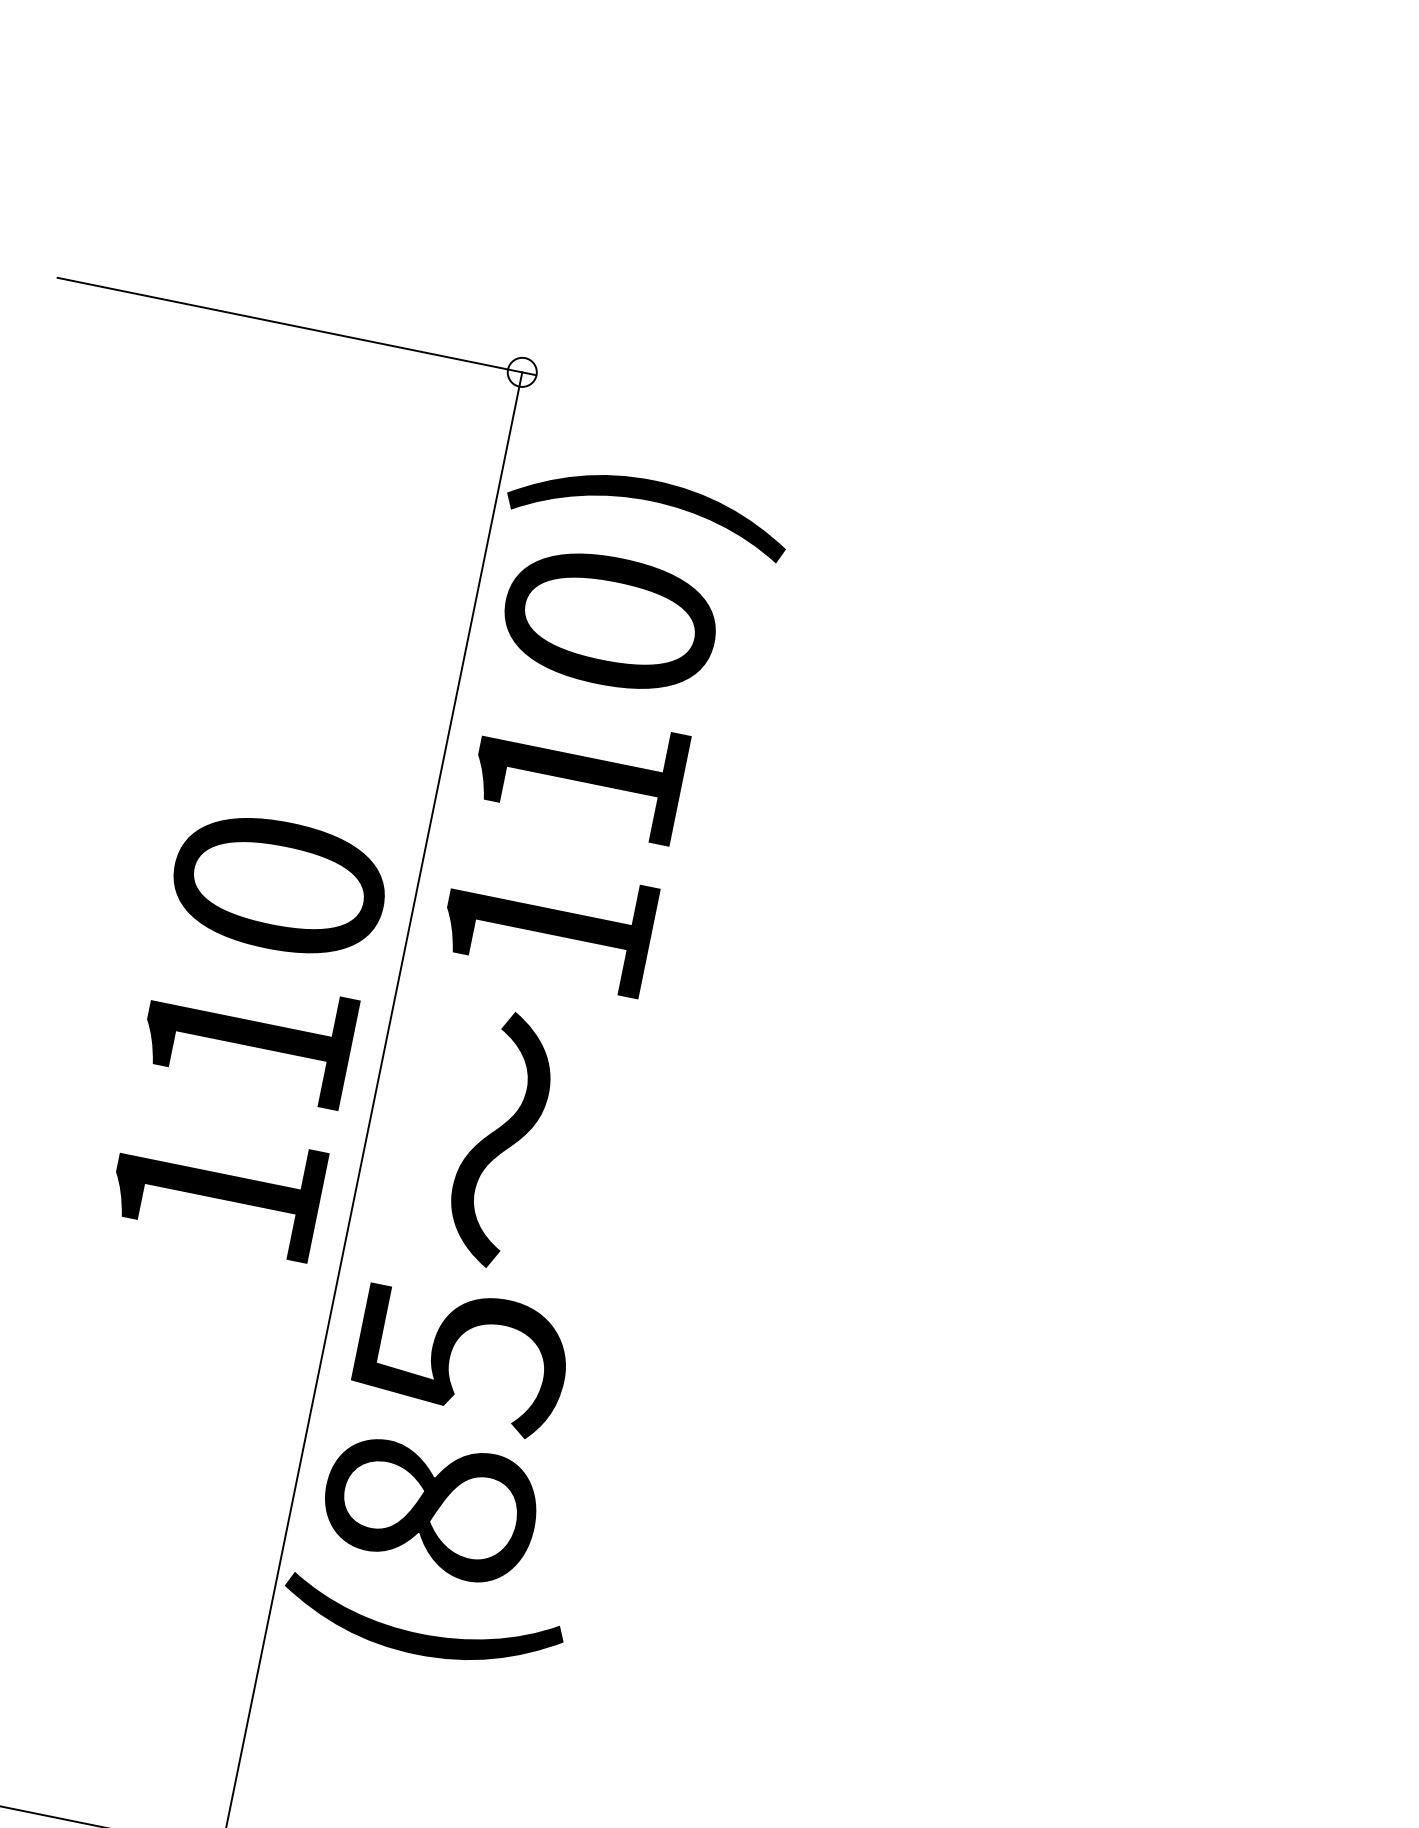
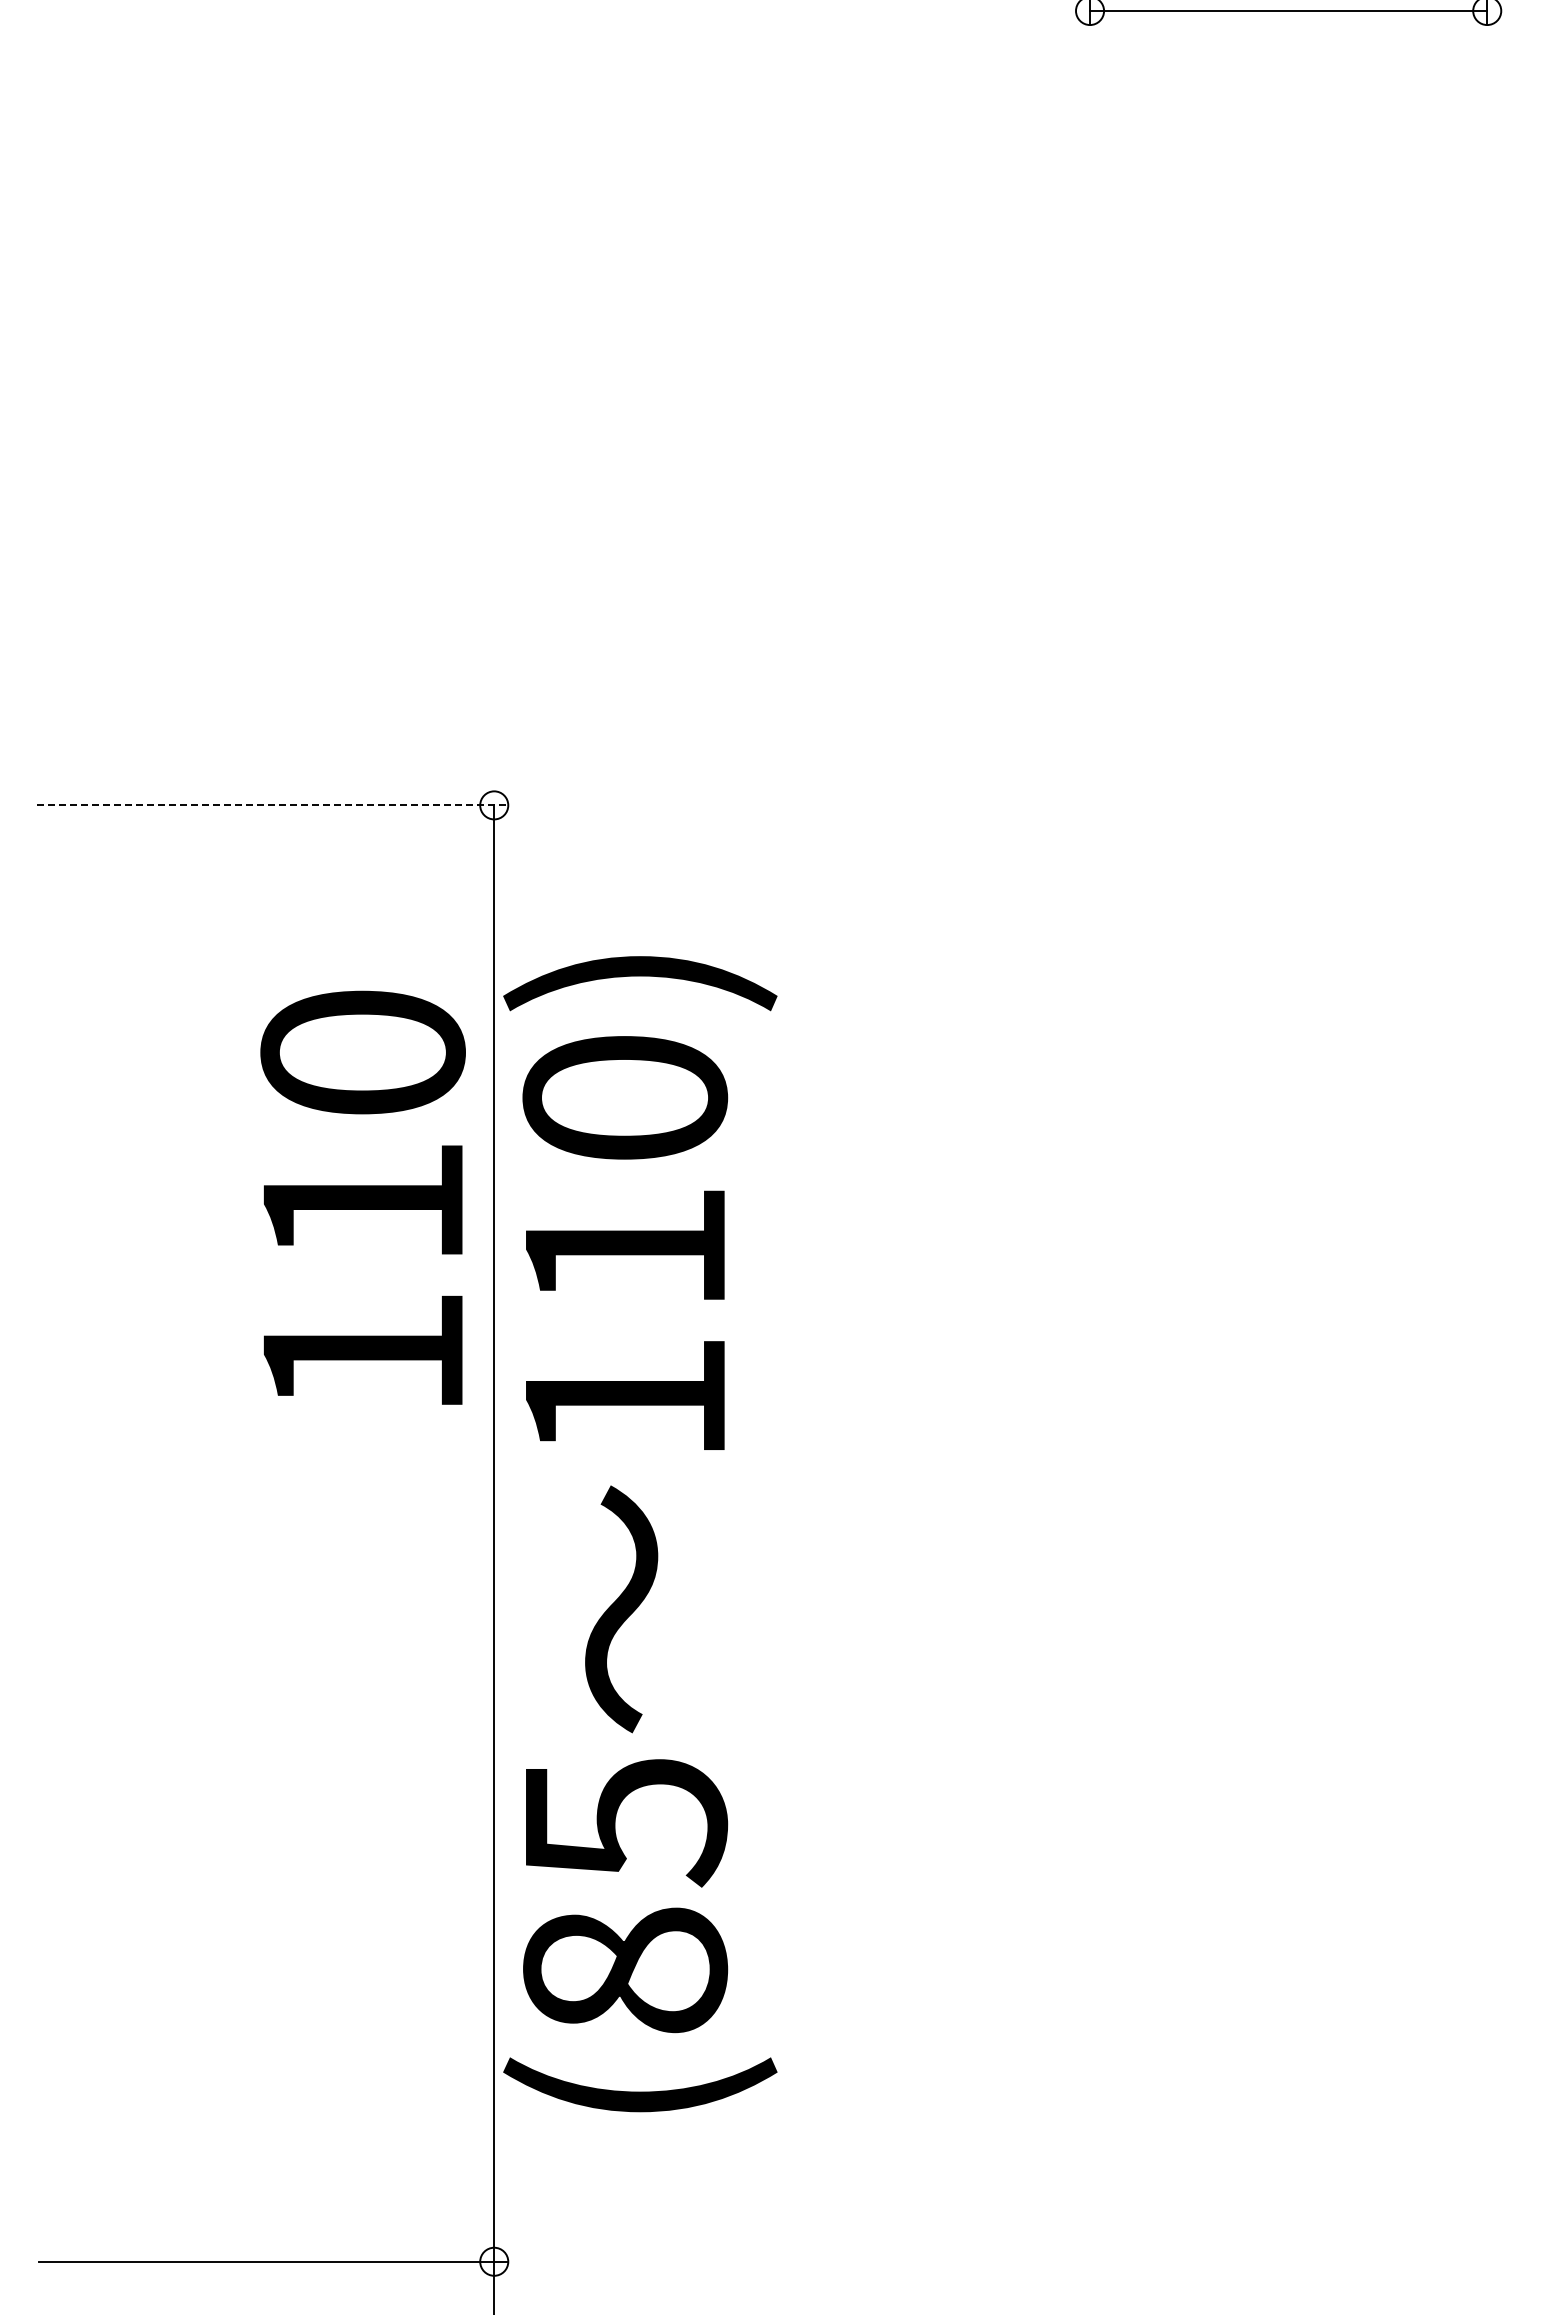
line: (297, 326) -> (272, 805), solid -> dashed
text: (248, 1032) -> (362, 1197), moved
text: (535, 1067) -> (640, 1534), moved

